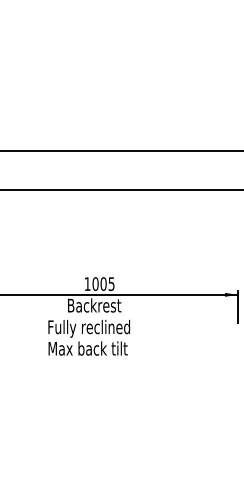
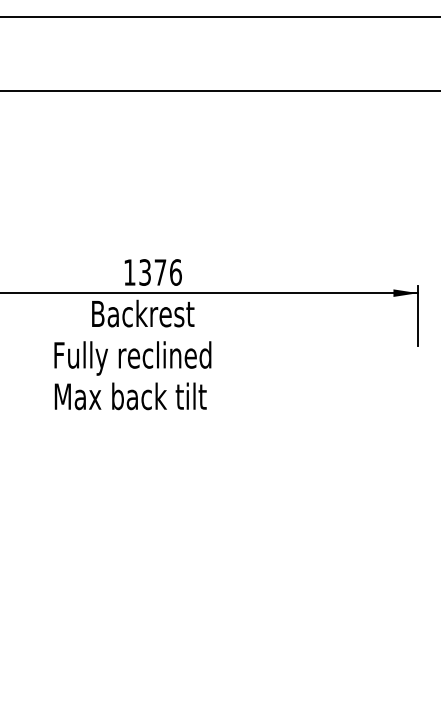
text: (103, 283) -> (160, 271), 1005 -> 1376

